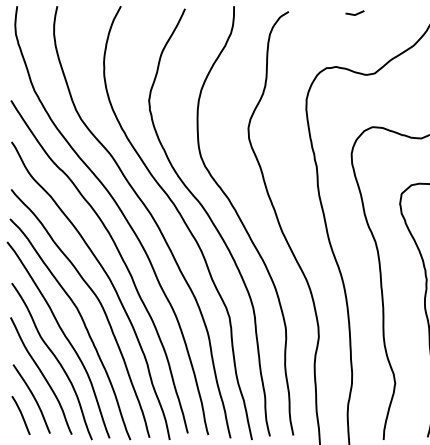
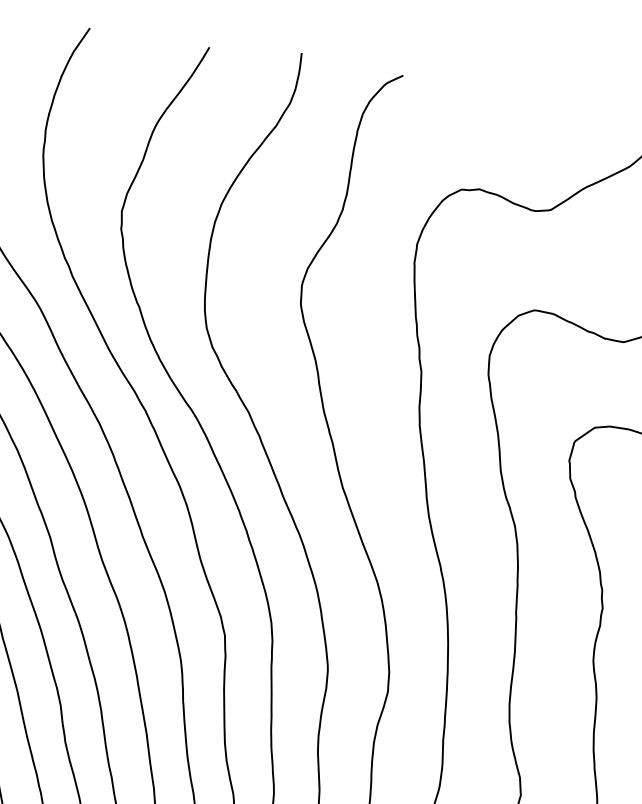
line: (353, 13) -> (524, 93), removed

